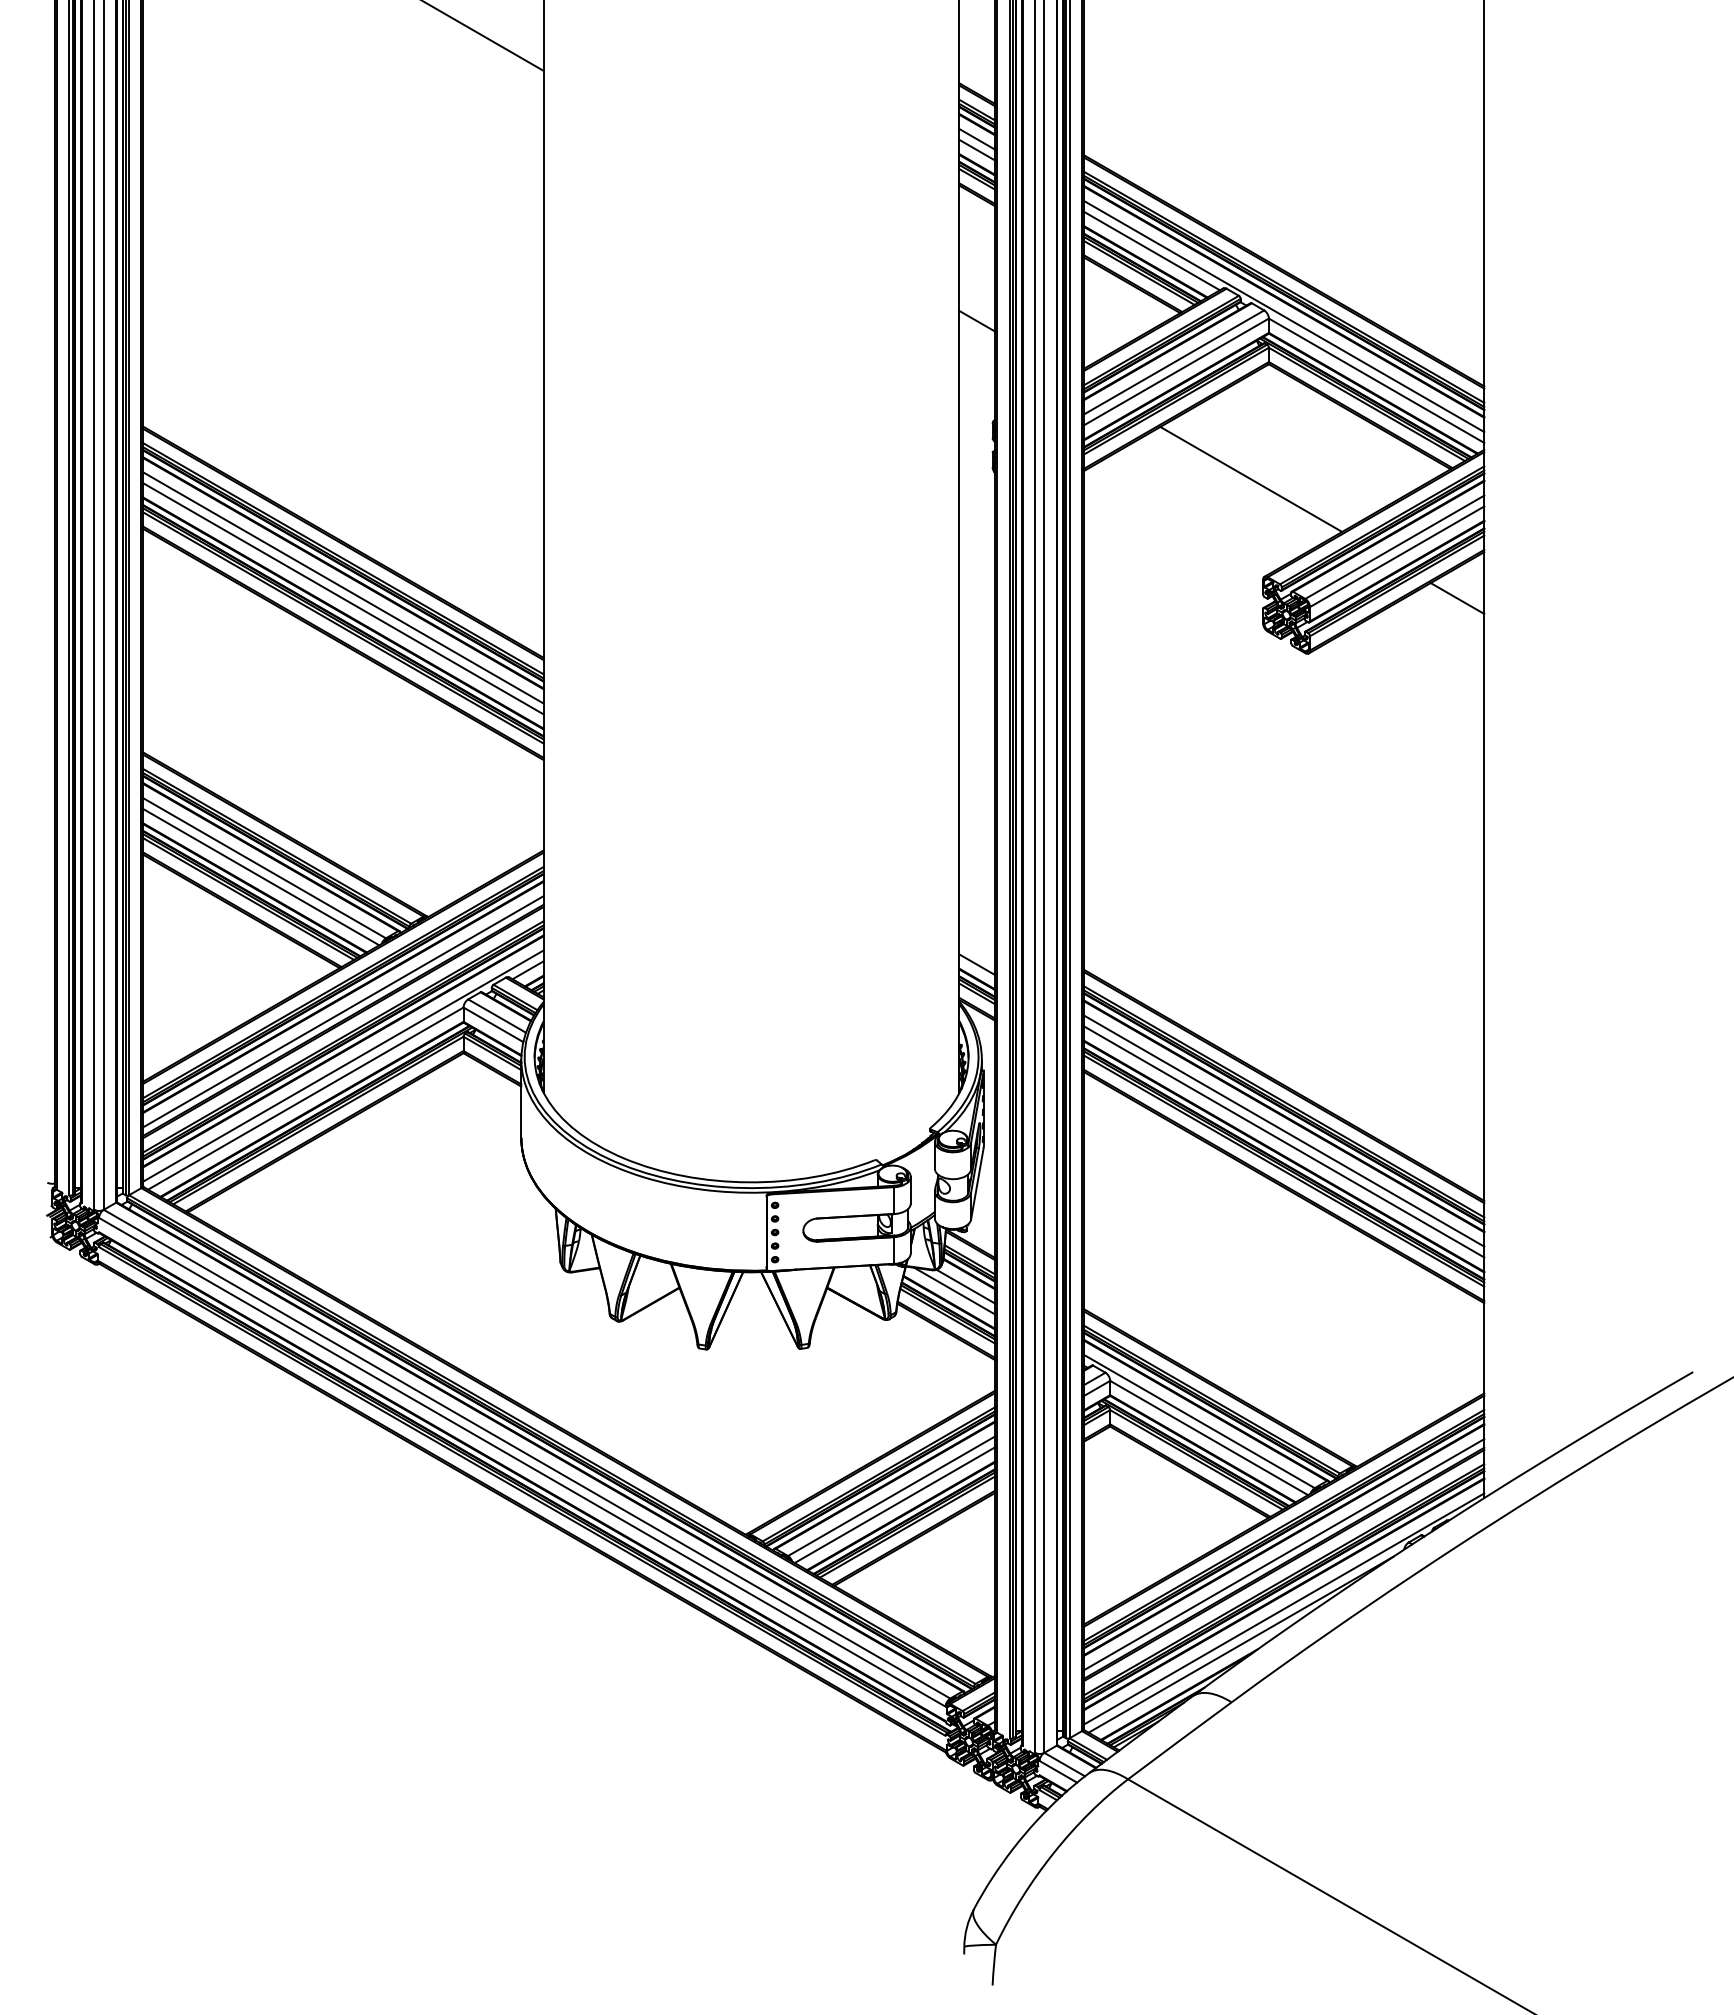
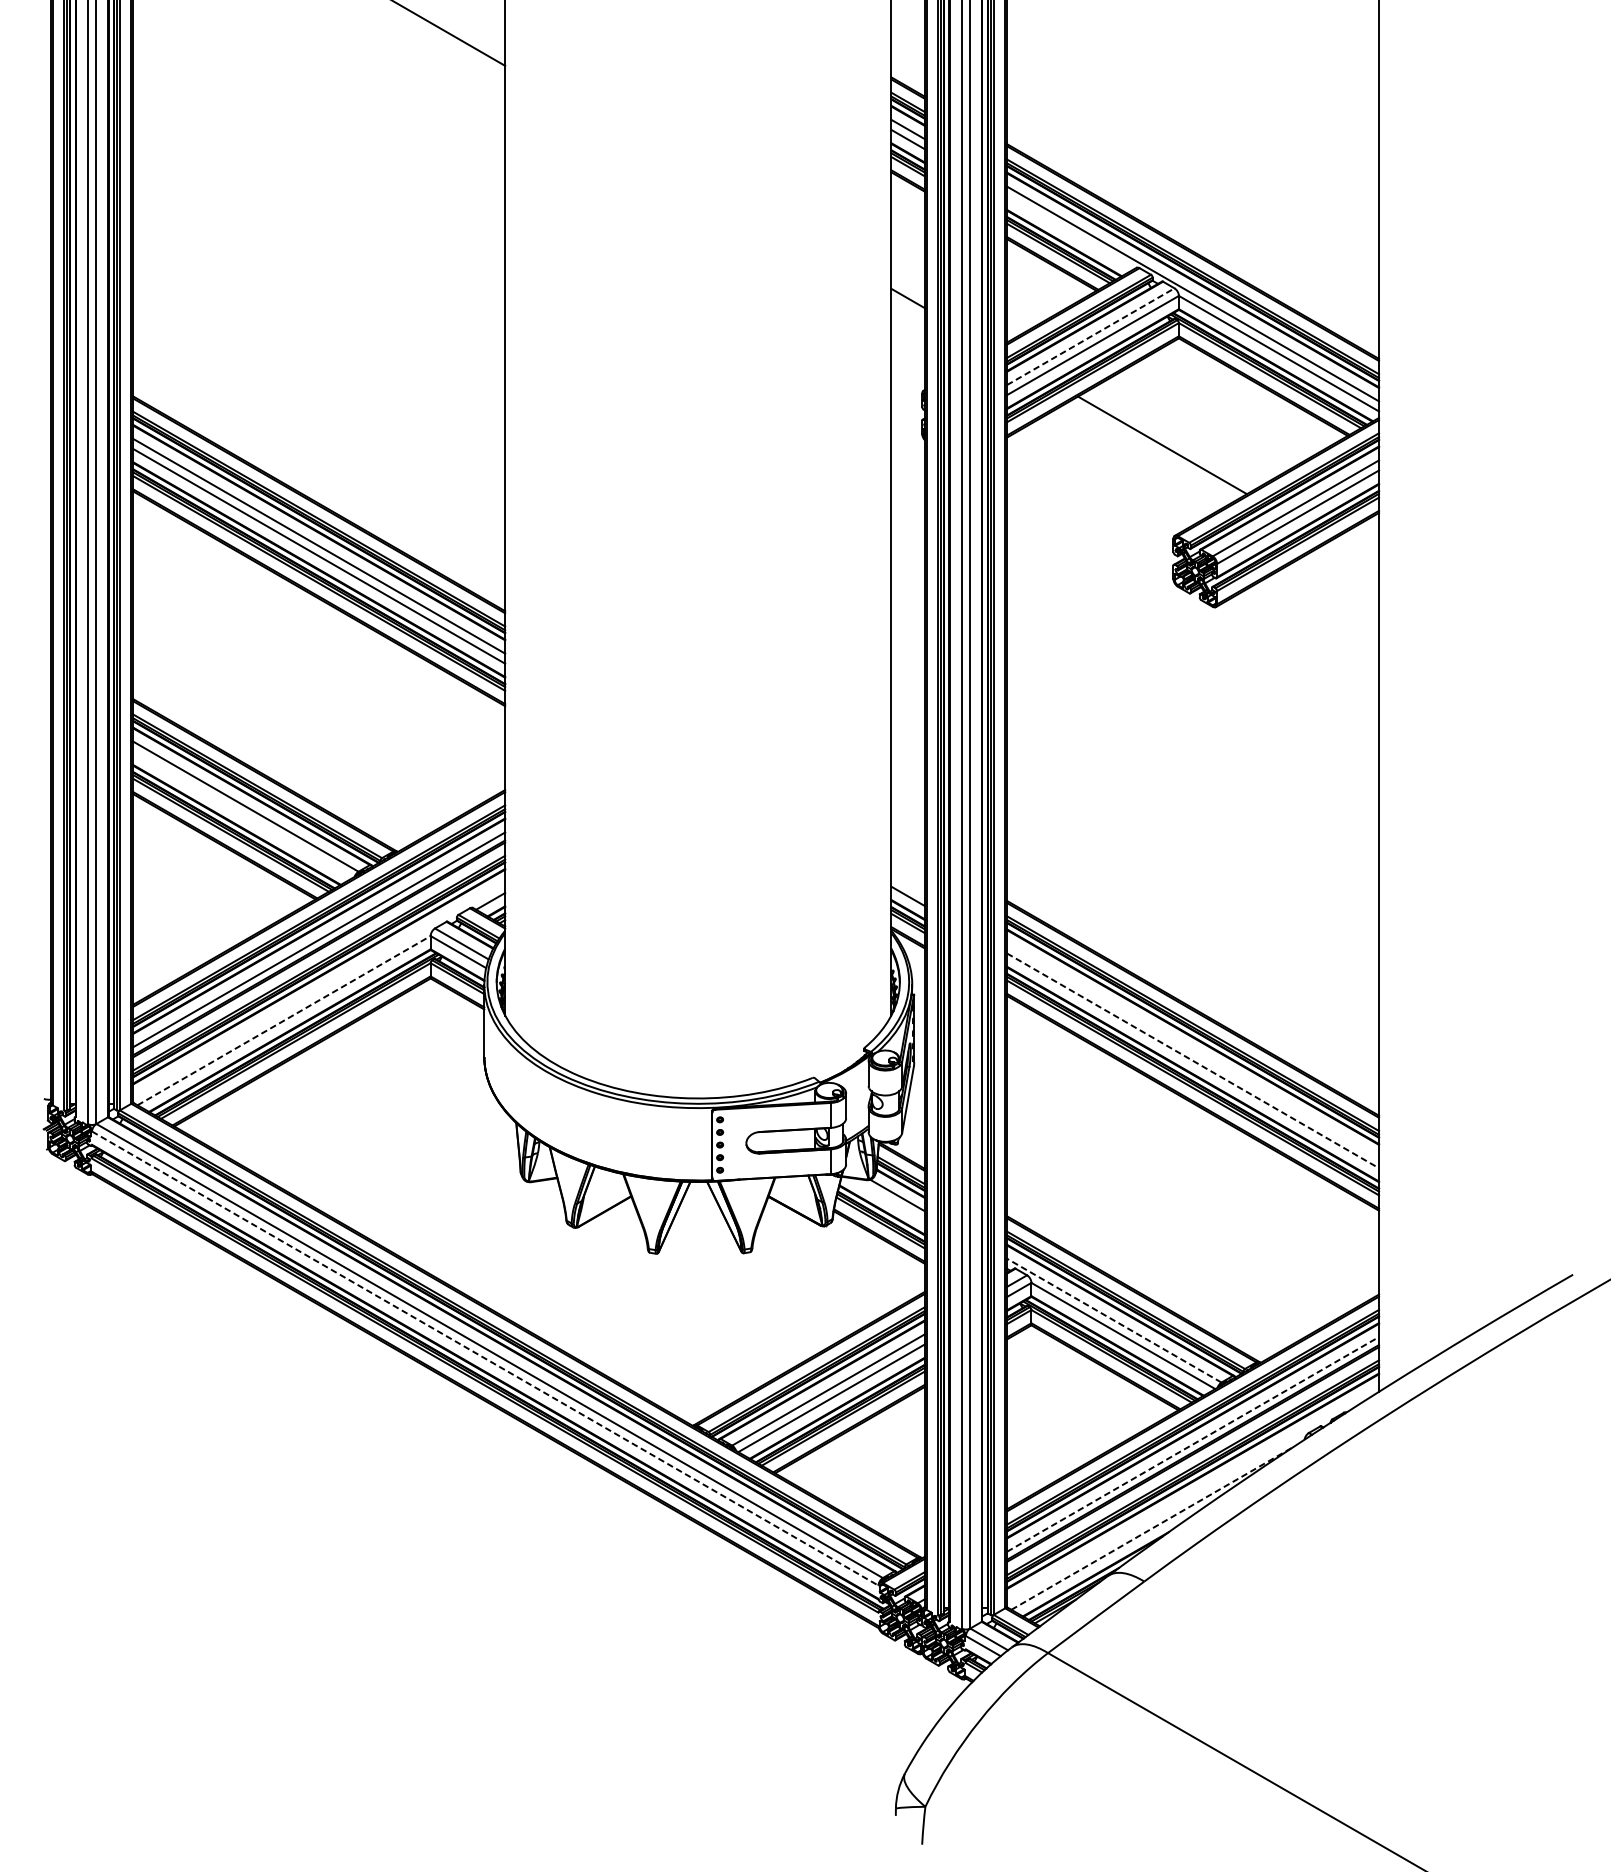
line: (1151, 250) -> (1069, 232), removed
line: (1174, 362) -> (1091, 336), solid -> dashed
line: (1457, 598) -> (1354, 555), removed
line: (261, 877) -> (242, 815), removed
line: (343, 1065) -> (319, 989), removed
line: (306, 1098) -> (284, 1020), solid -> dashed
line: (1283, 1130) -> (1192, 1050), removed
line: (1284, 1142) -> (1193, 1061), solid -> dashed
line: (954, 1290) -> (886, 1198), removed
line: (1198, 1421) -> (1113, 1320), solid -> dashed
line: (522, 1462) -> (485, 1358), solid -> dashed
line: (1284, 1554) -> (1193, 1444), solid -> dashed
line: (1283, 1608) -> (1192, 1494), removed
line: (1240, 1644) -> (1152, 1527), solid -> dashed

